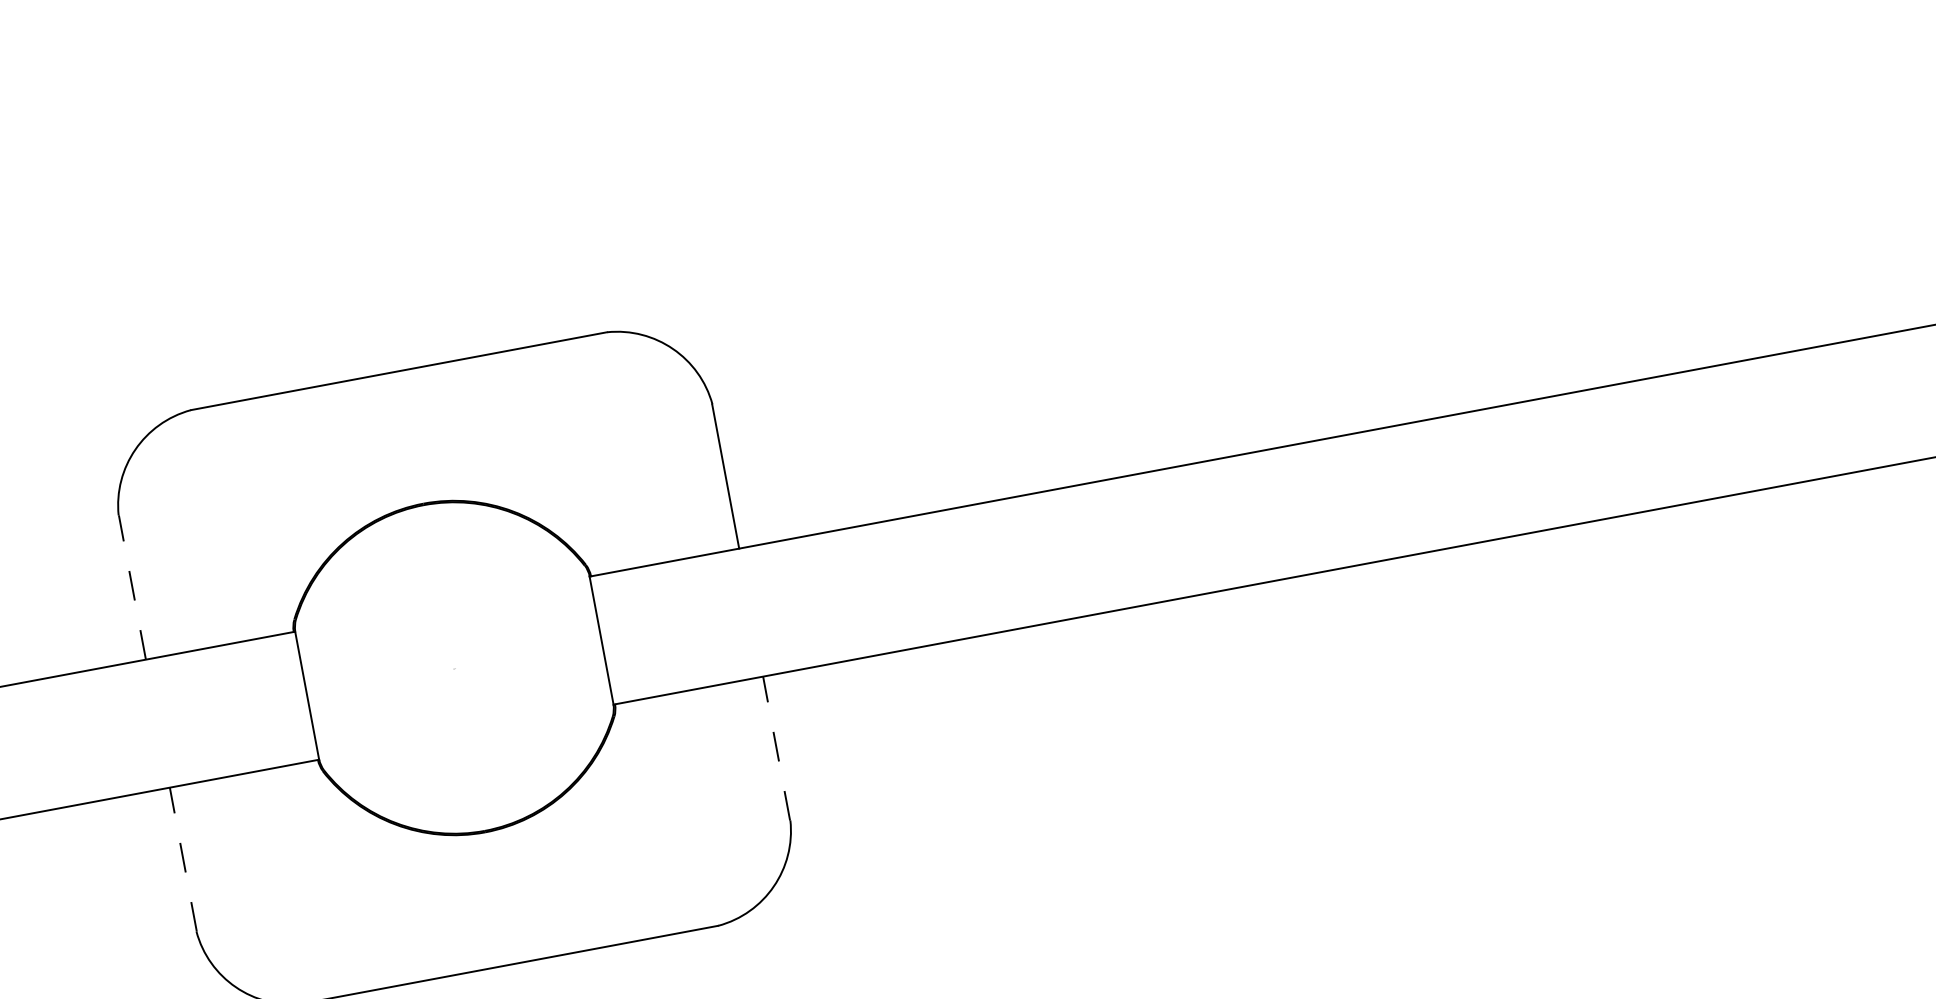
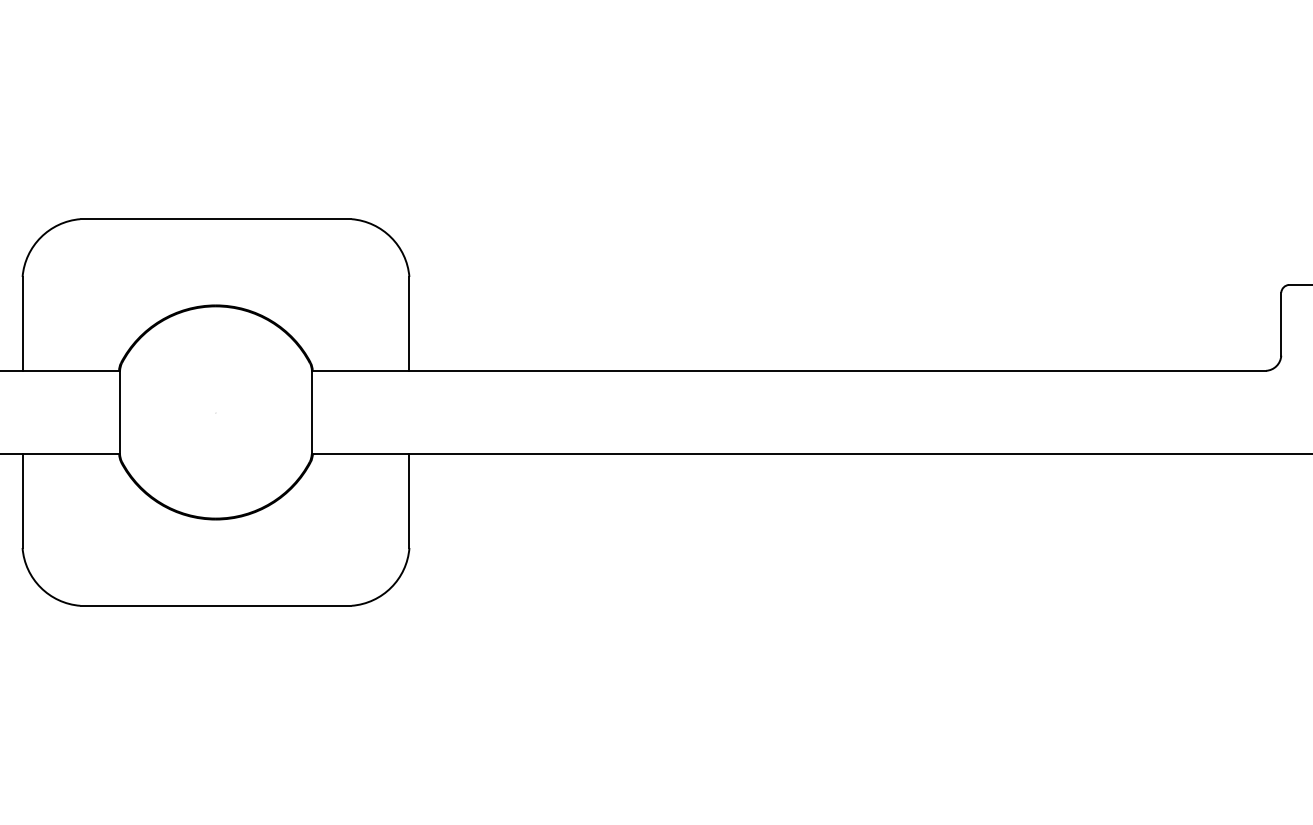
line: (131, 586) -> (22, 323), dashed -> solid
line: (777, 749) -> (409, 501), dashed -> solid
line: (183, 860) -> (22, 501), dashed -> solid

